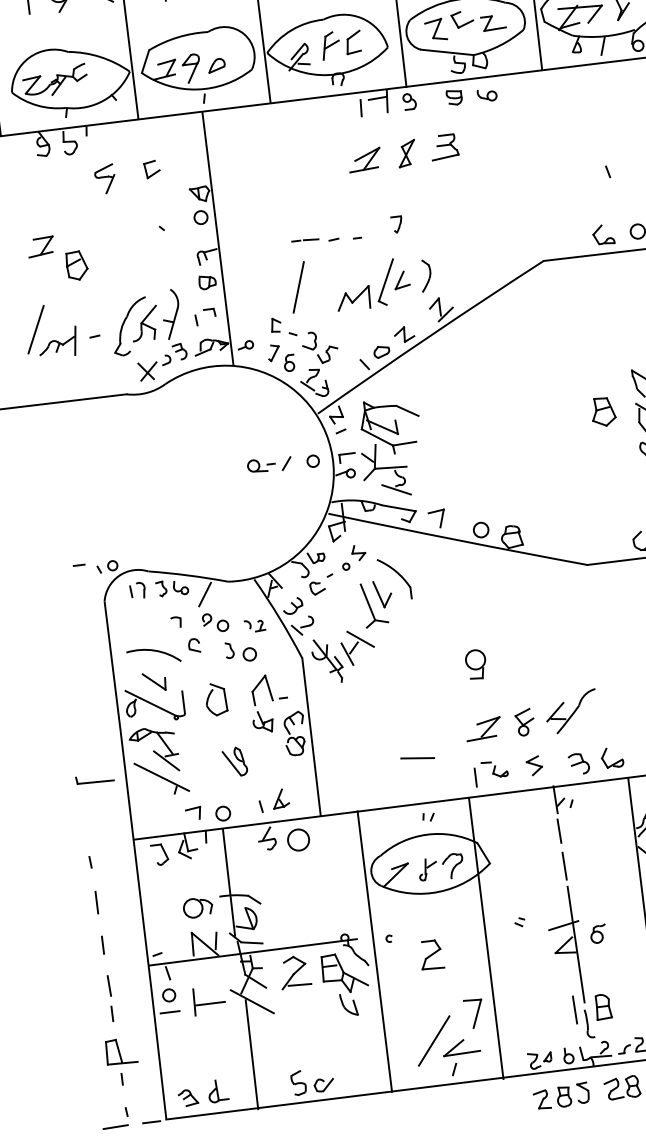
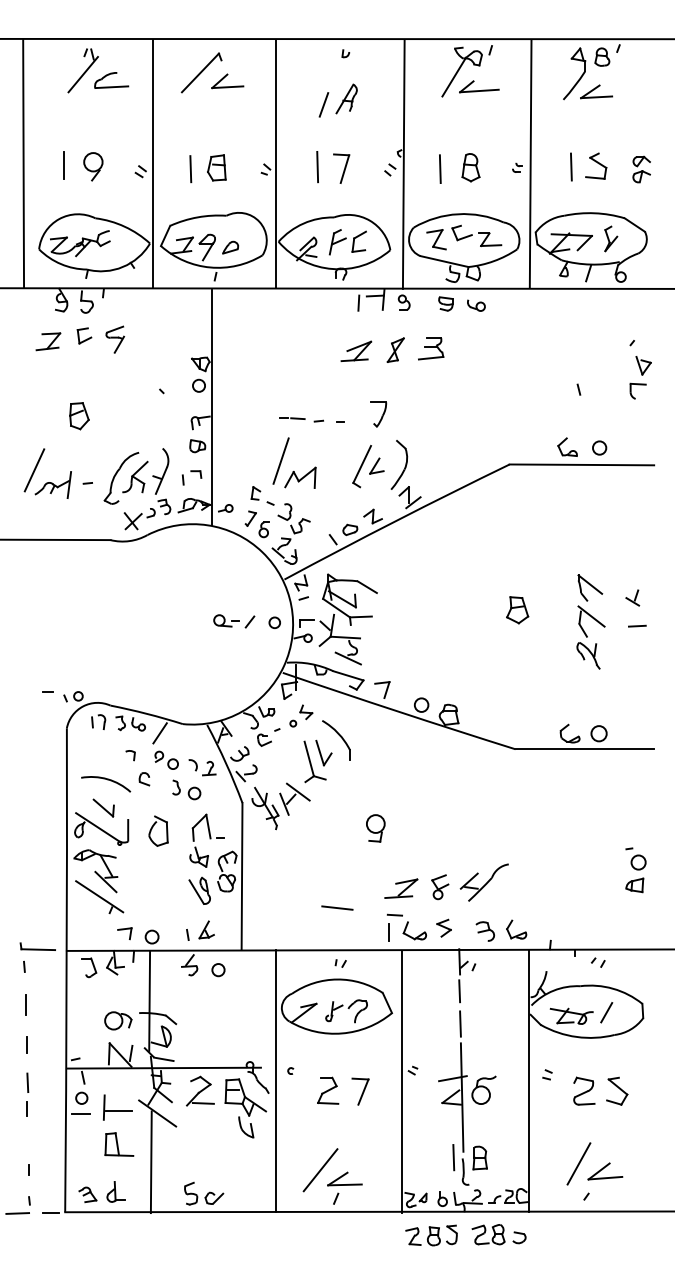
part: (152, 168) -> (84, 335), moved
part: (396, 224) -> (378, 414), size x1.67
part: (41, 246) -> (48, 341), moved
part: (425, 275) -> (399, 464), size x1.67
part: (353, 298) -> (300, 477), moved
part: (603, 412) -> (517, 610), moved
part: (254, 625) -> (202, 767), size x1.43
part: (475, 664) -> (375, 828), moved
part: (234, 761) -> (199, 890), moved
part: (495, 768) -> (407, 926), size x1.67
part: (94, 778) -> (37, 946), moved
circle: (298, 840) -> (218, 970), size x0.62
part: (597, 933) -> (483, 1089), size x1.67
line: (486, 938) -> (402, 1081), moved
part: (474, 1013) -> (360, 1091), moved
part: (121, 1051) -> (119, 1144), moved

